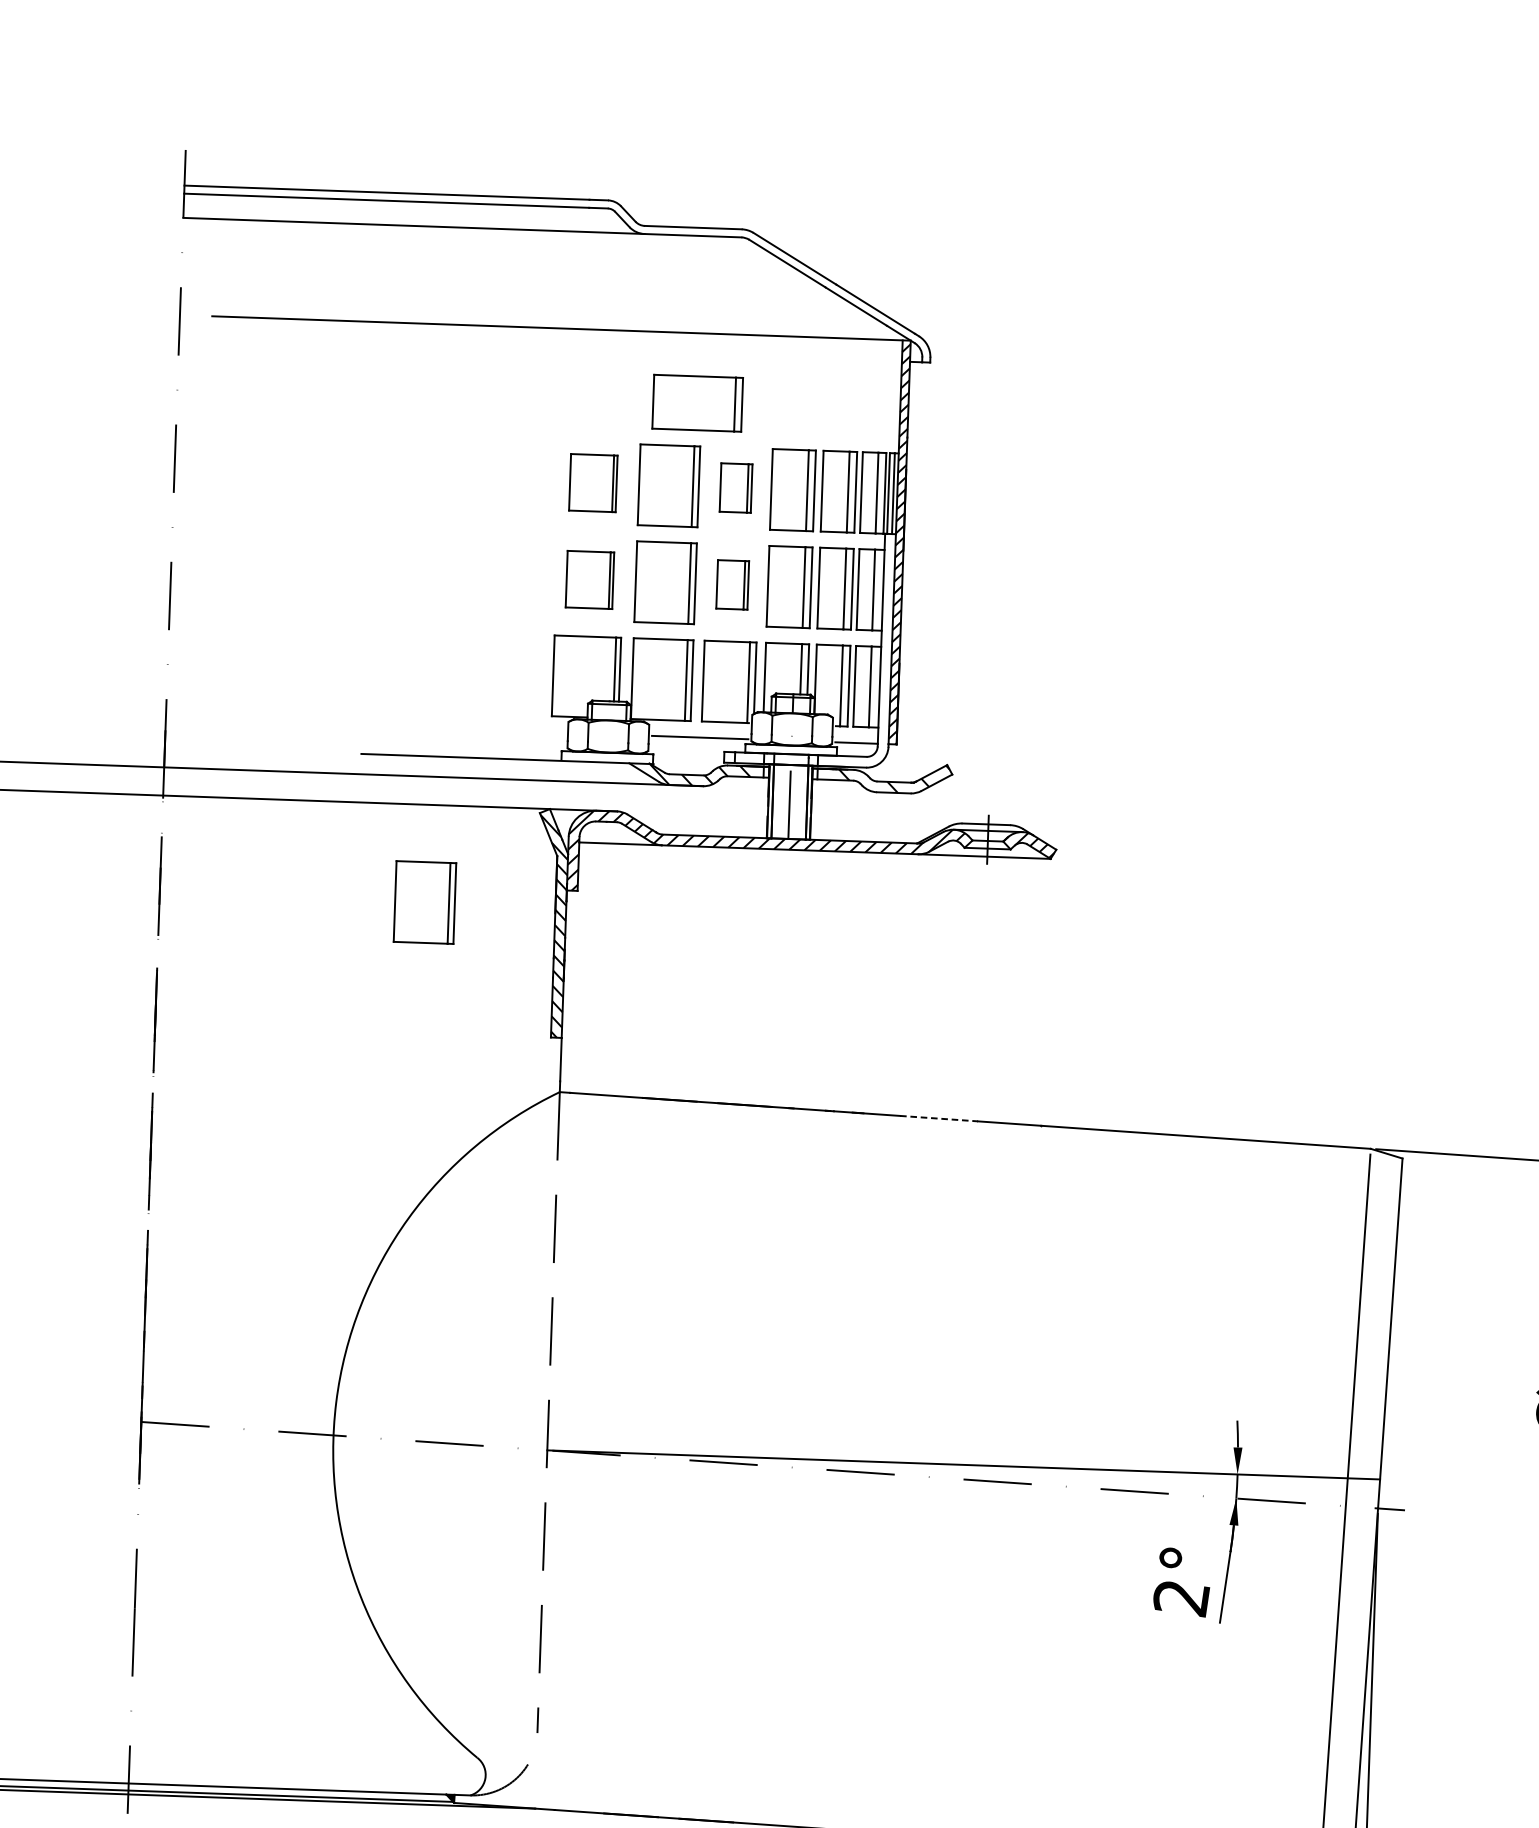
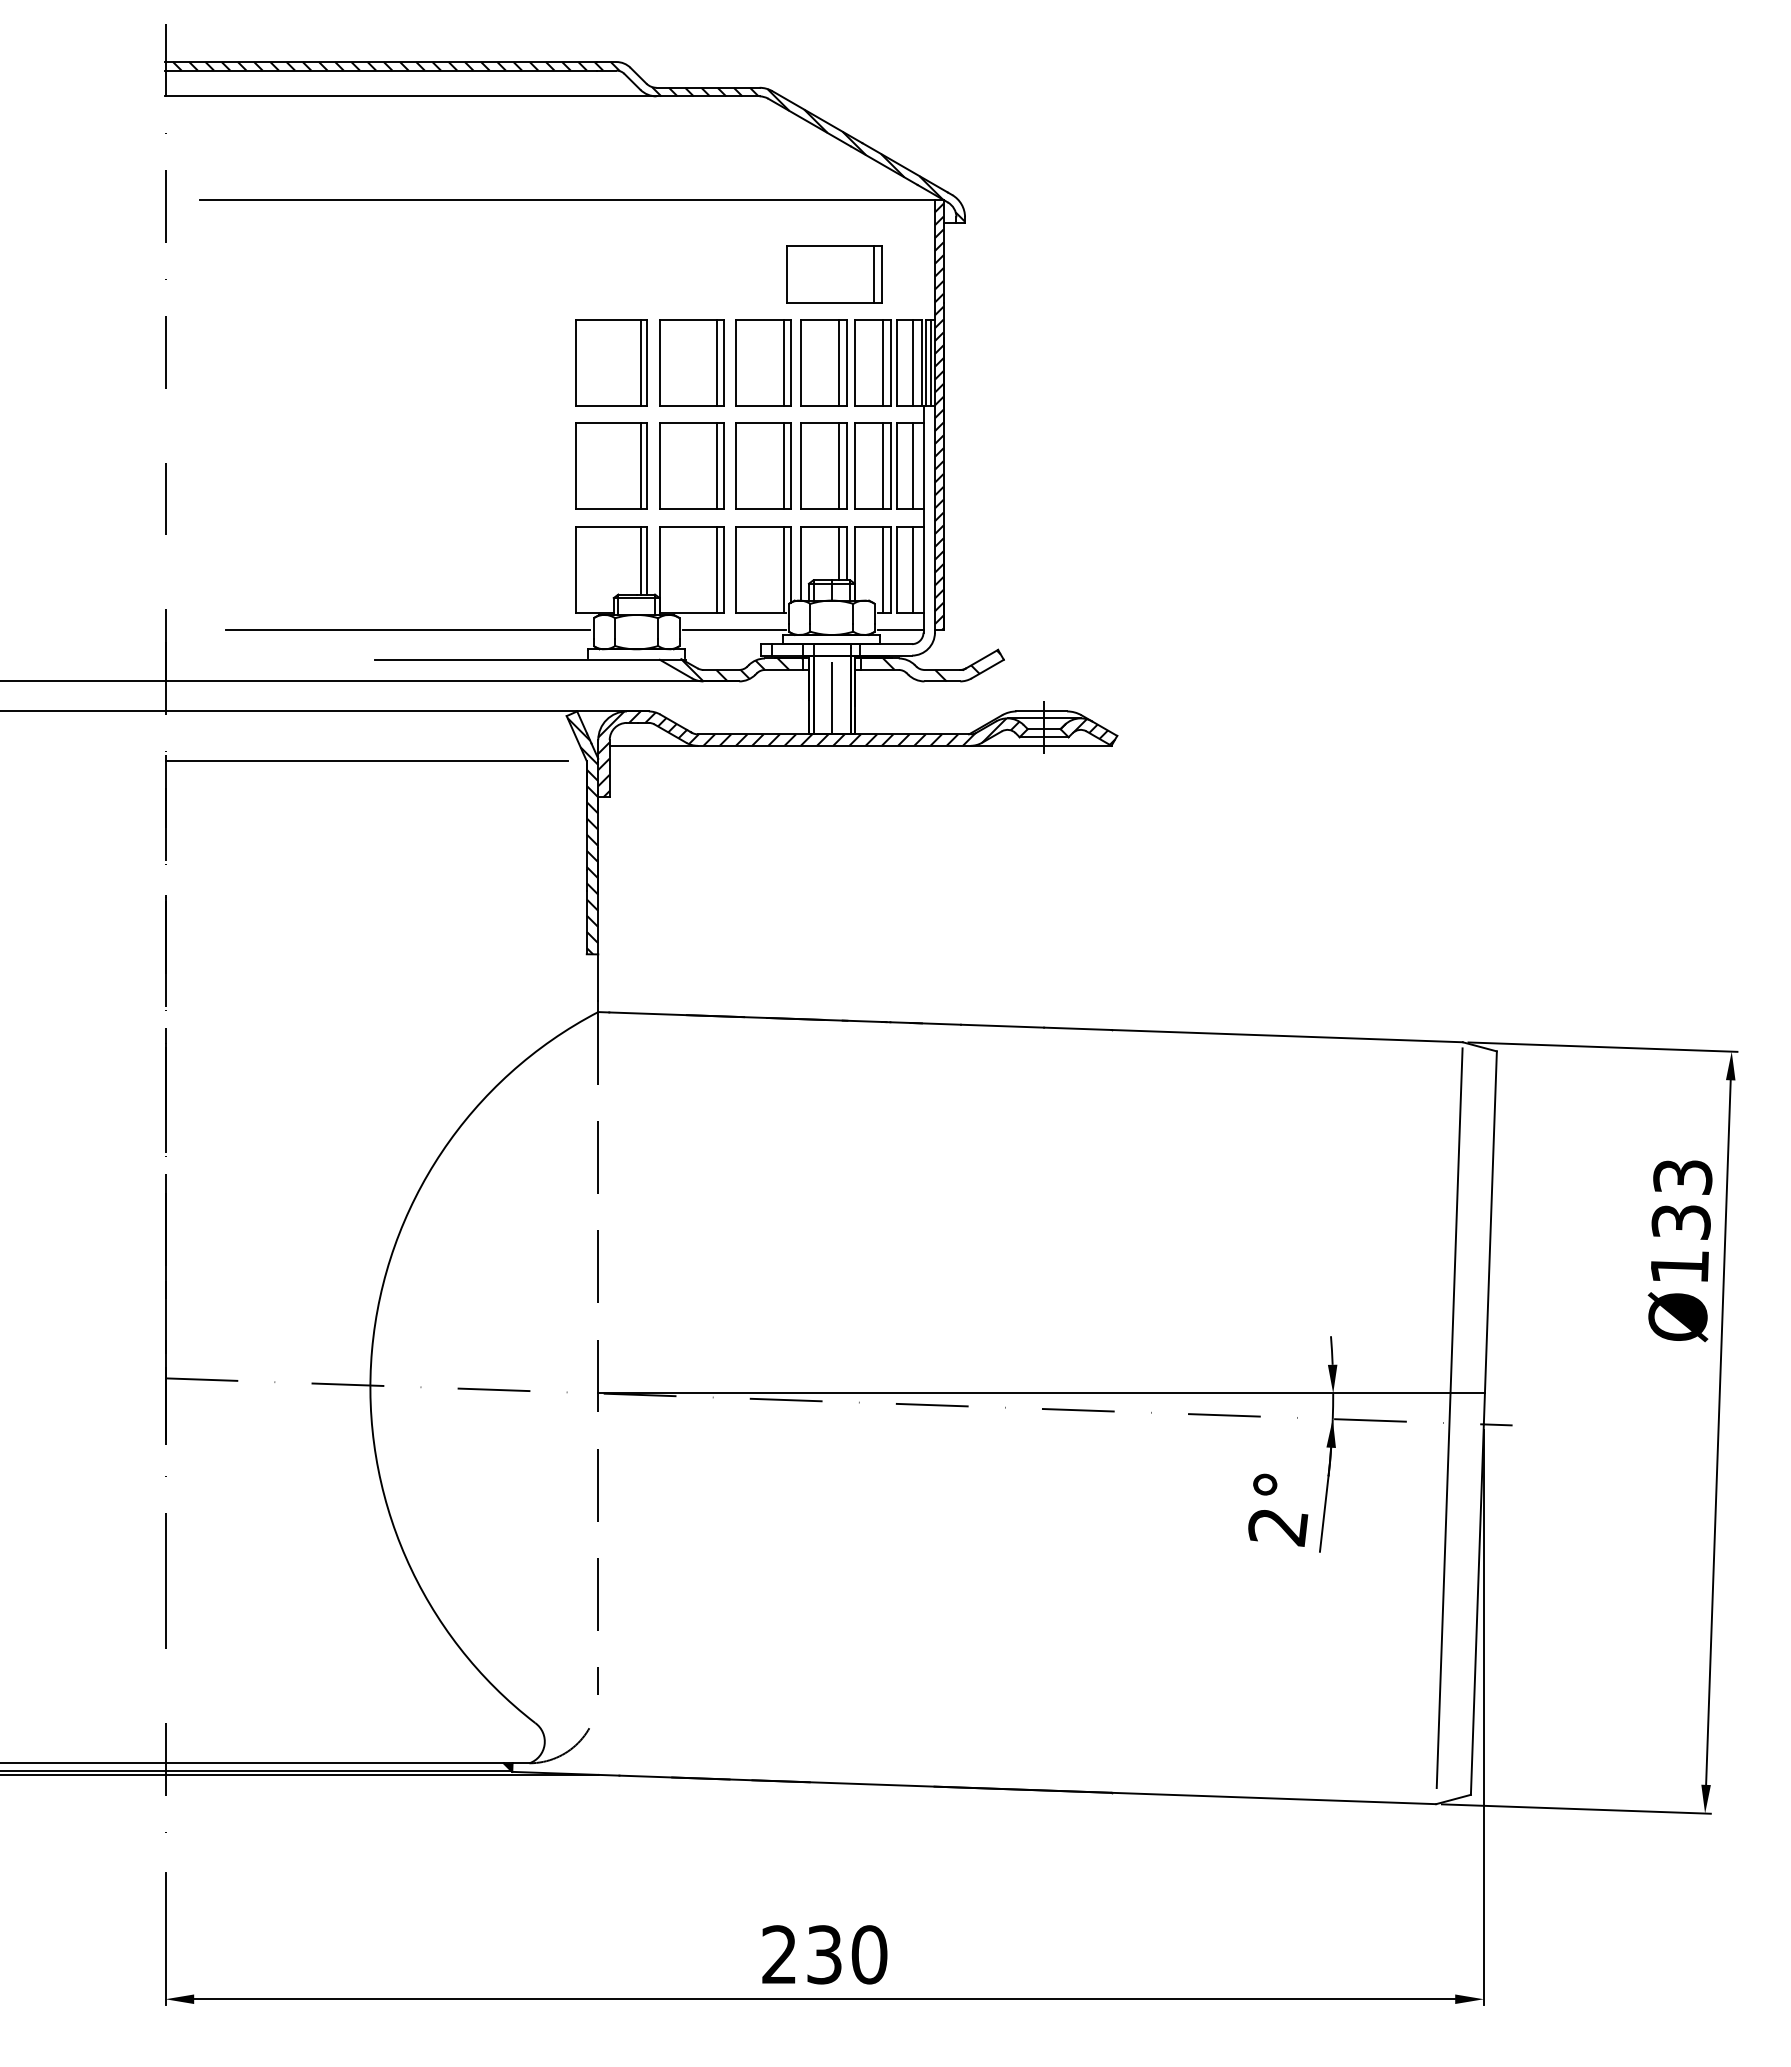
hatch: (561, 273) -> (569, 141), added
part: (697, 403) -> (834, 274), moved
part: (593, 482) -> (611, 362), size x1.43
part: (736, 487) -> (763, 362), size x1.67
part: (590, 579) -> (611, 465), size x1.43
part: (732, 584) -> (763, 465), size x1.67
line: (393, 726) -> (407, 629), added
line: (350, 849) -> (366, 761), added
part: (424, 901) -> (447, 814), removed
line: (939, 1118) -> (1002, 1026), dashed -> solid

